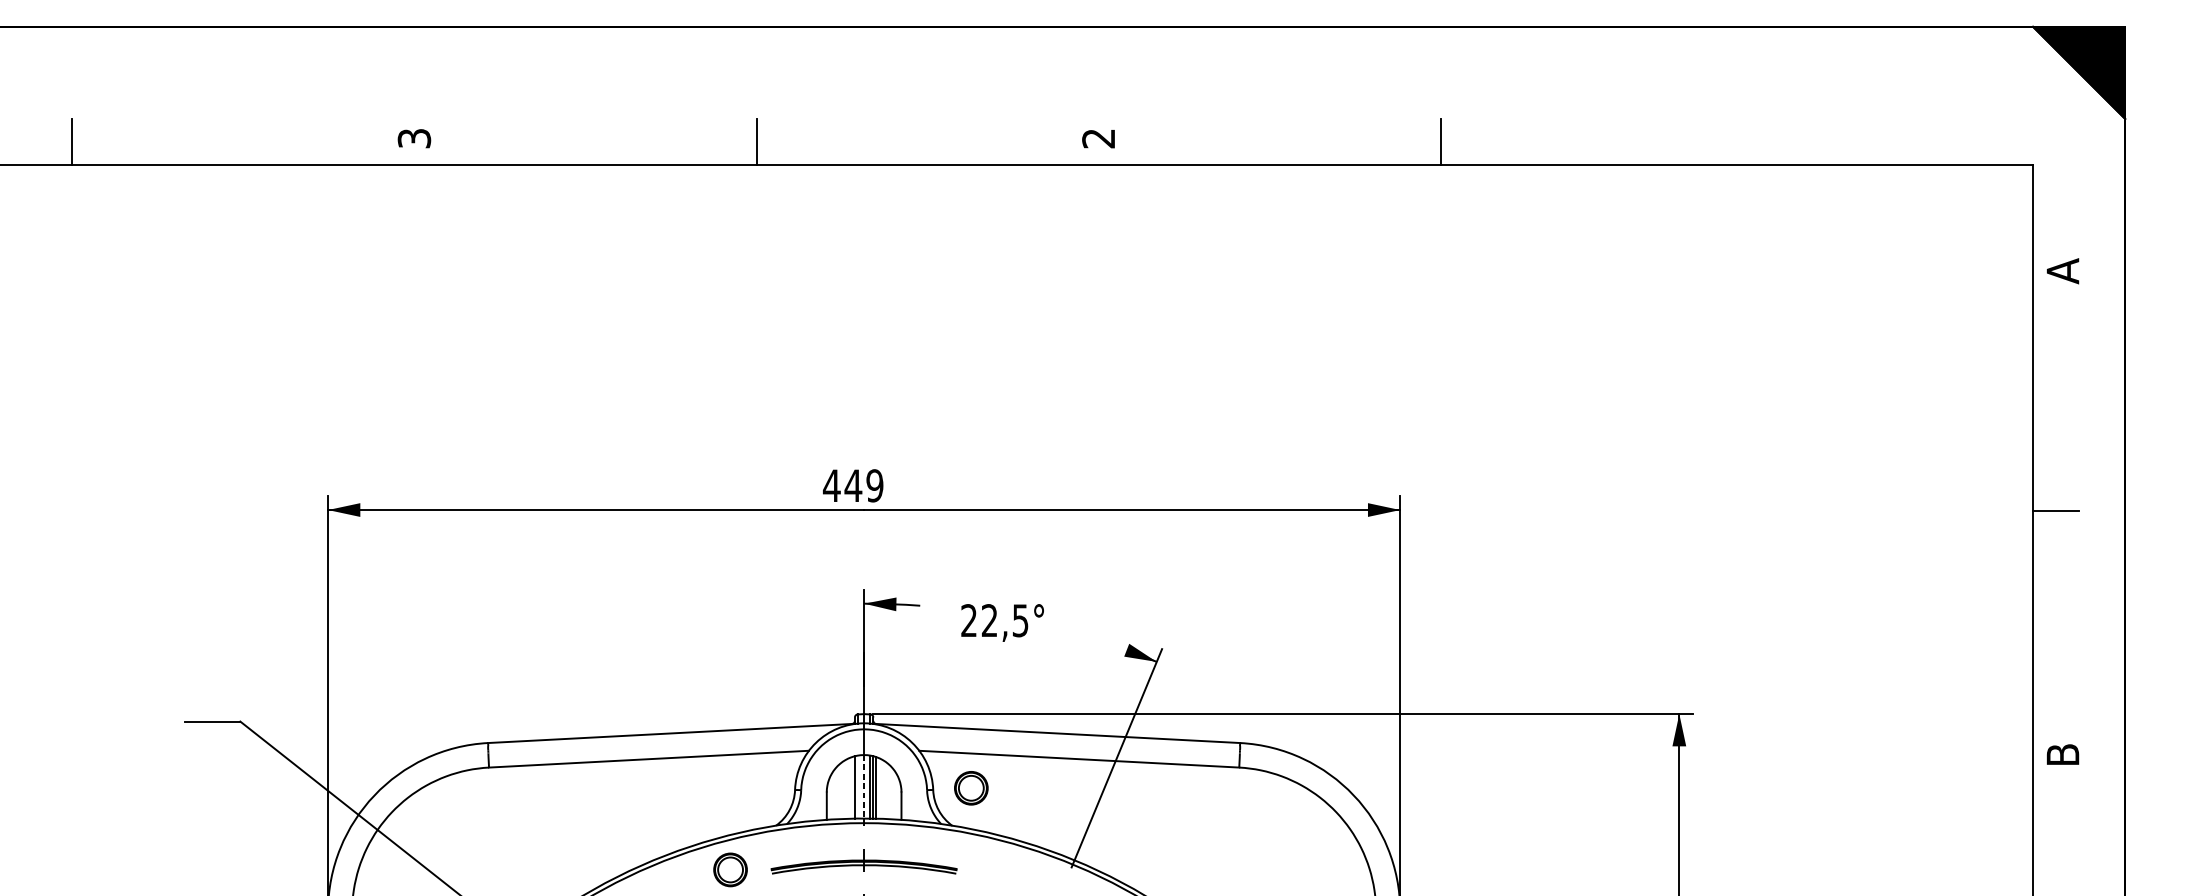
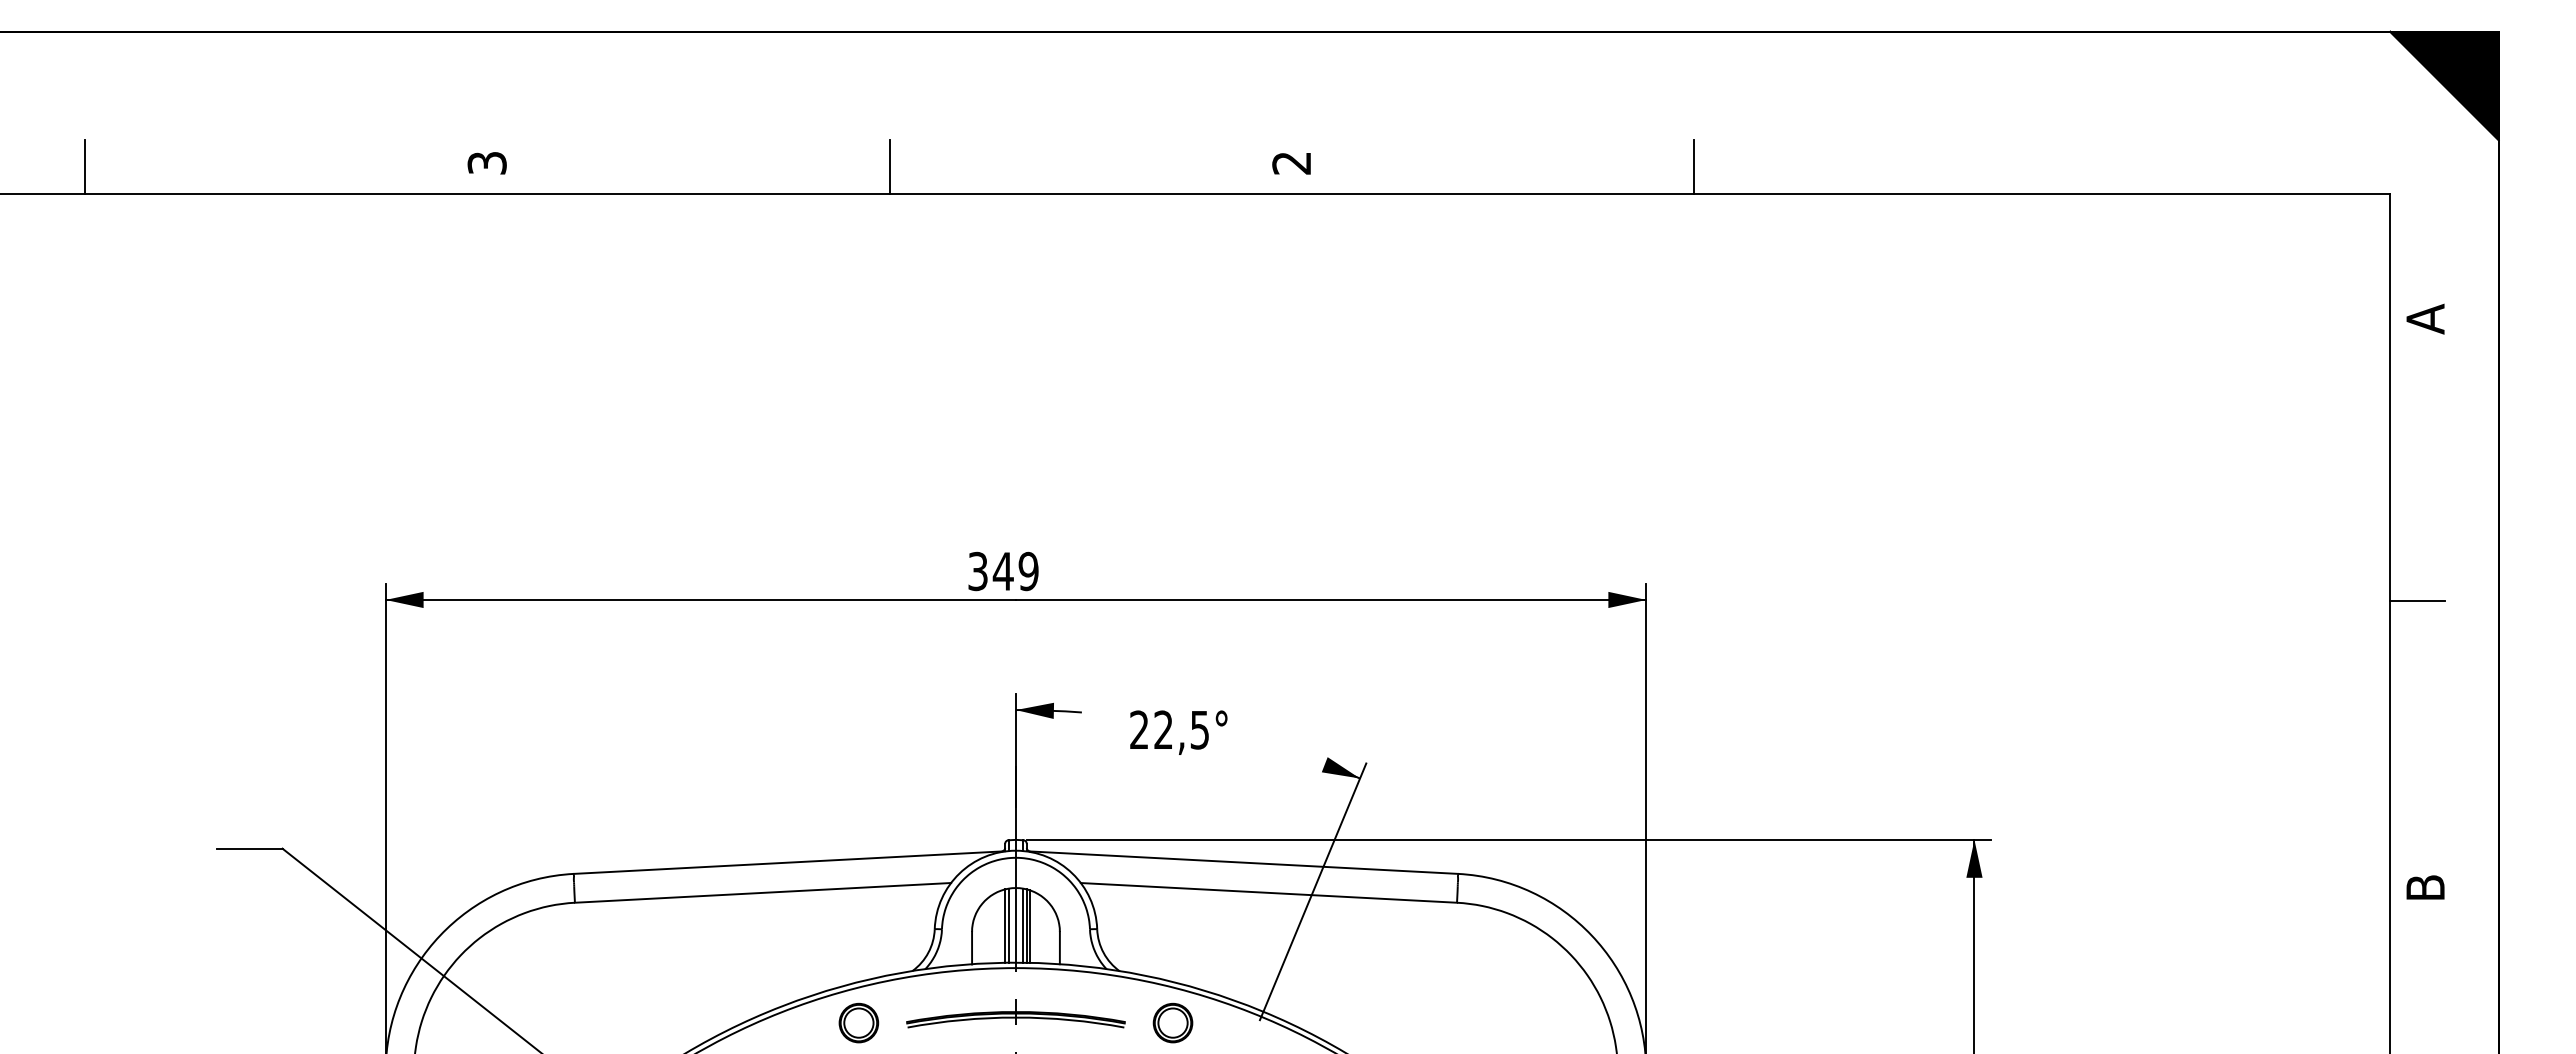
text: (831, 485) -> (977, 571), 449 -> 349
line: (857, 786) -> (1008, 925), added
line: (863, 786) -> (1015, 925), dashed -> solid
part: (970, 787) -> (1172, 1022), moved

